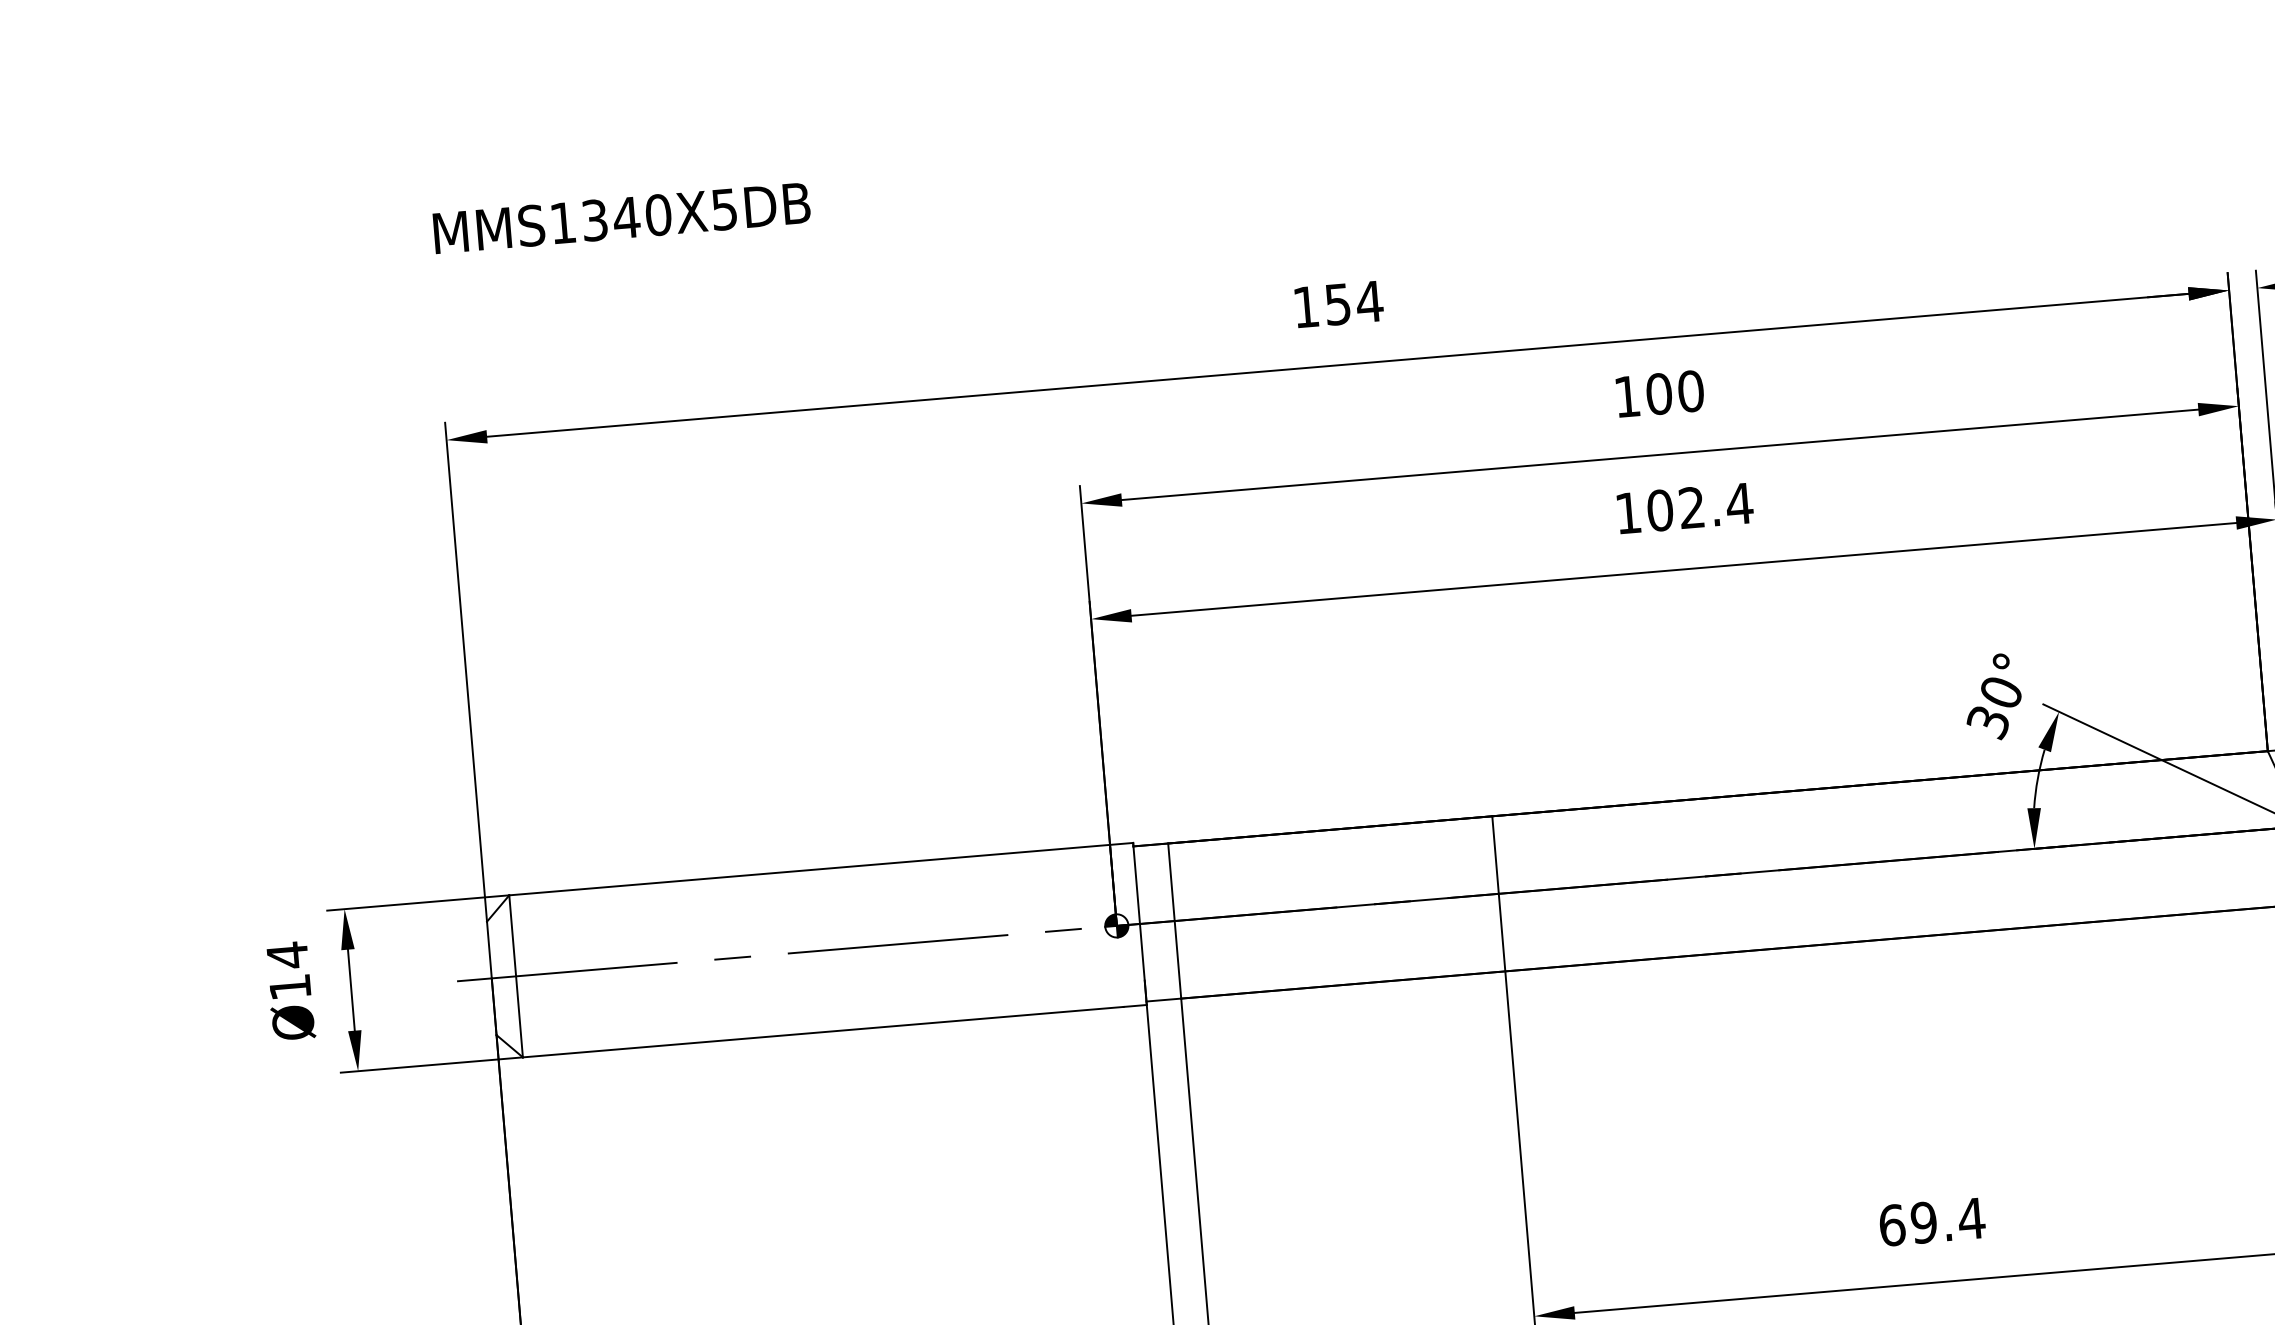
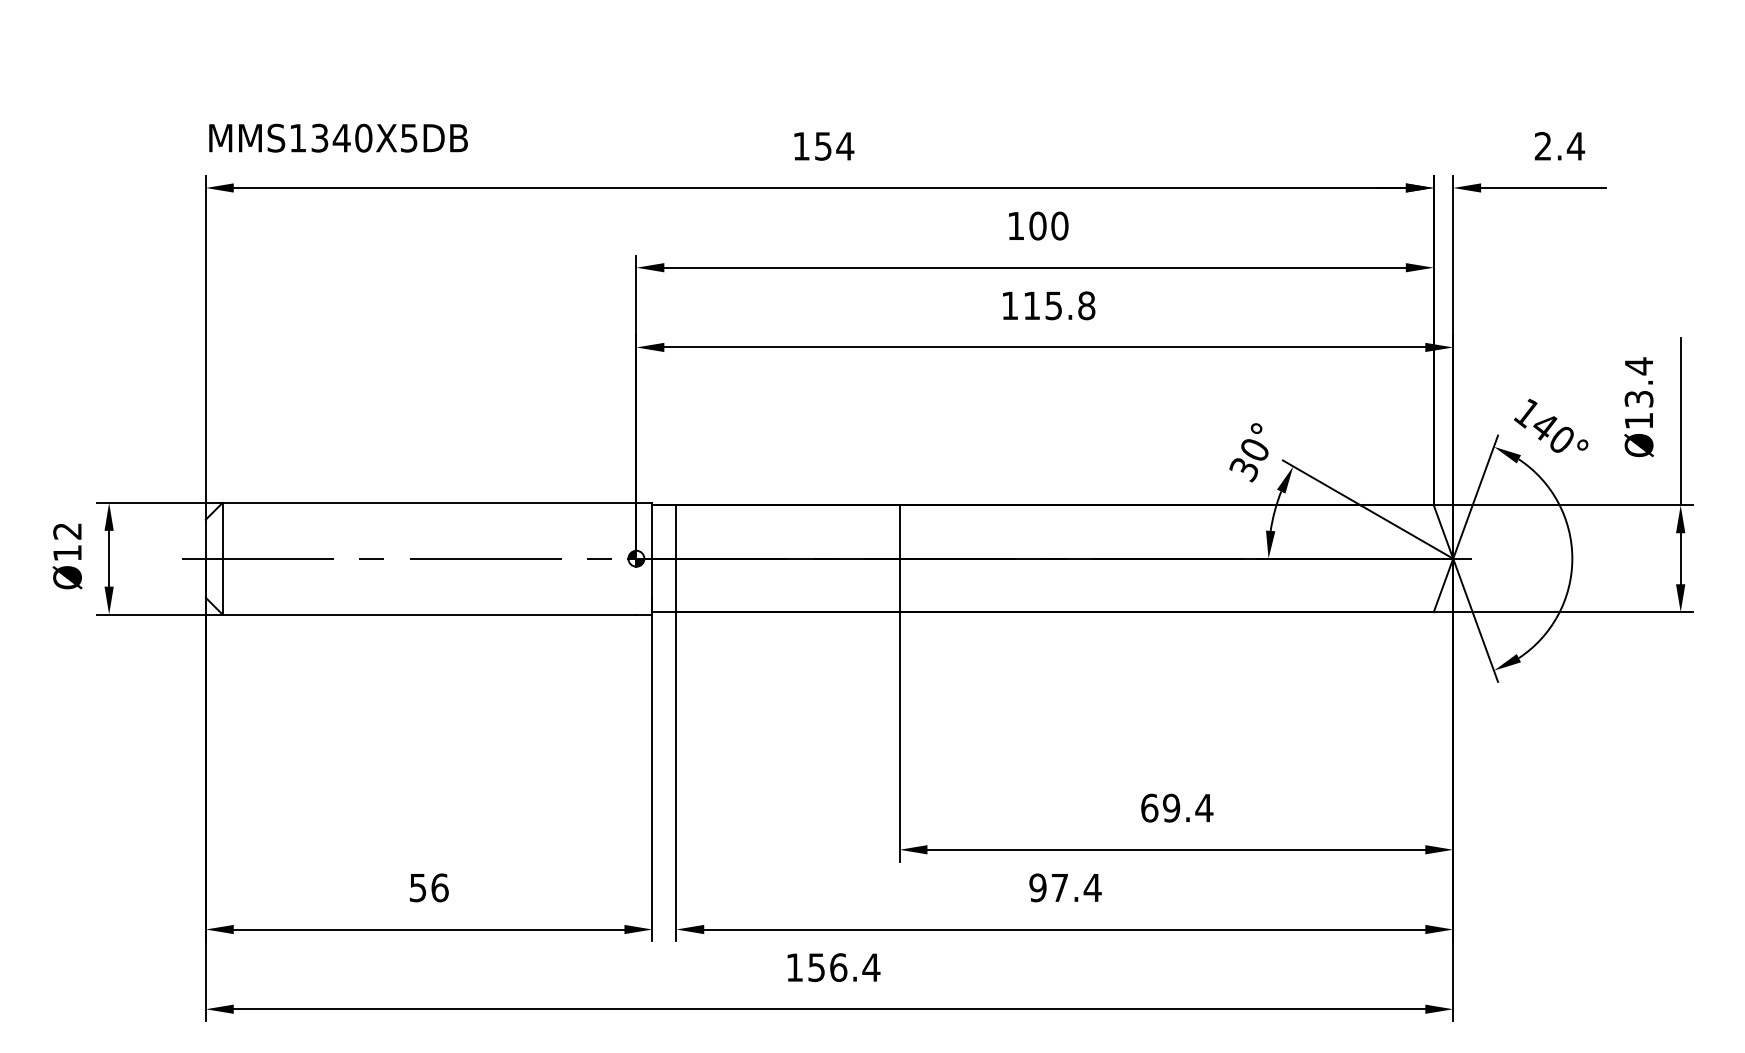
text: (621, 217) -> (338, 137), moved
text: (1700, 506) -> (1059, 305), 102.4 -> 115.8
text: (287, 955) -> (67, 531), Ø14 -> Ø12

